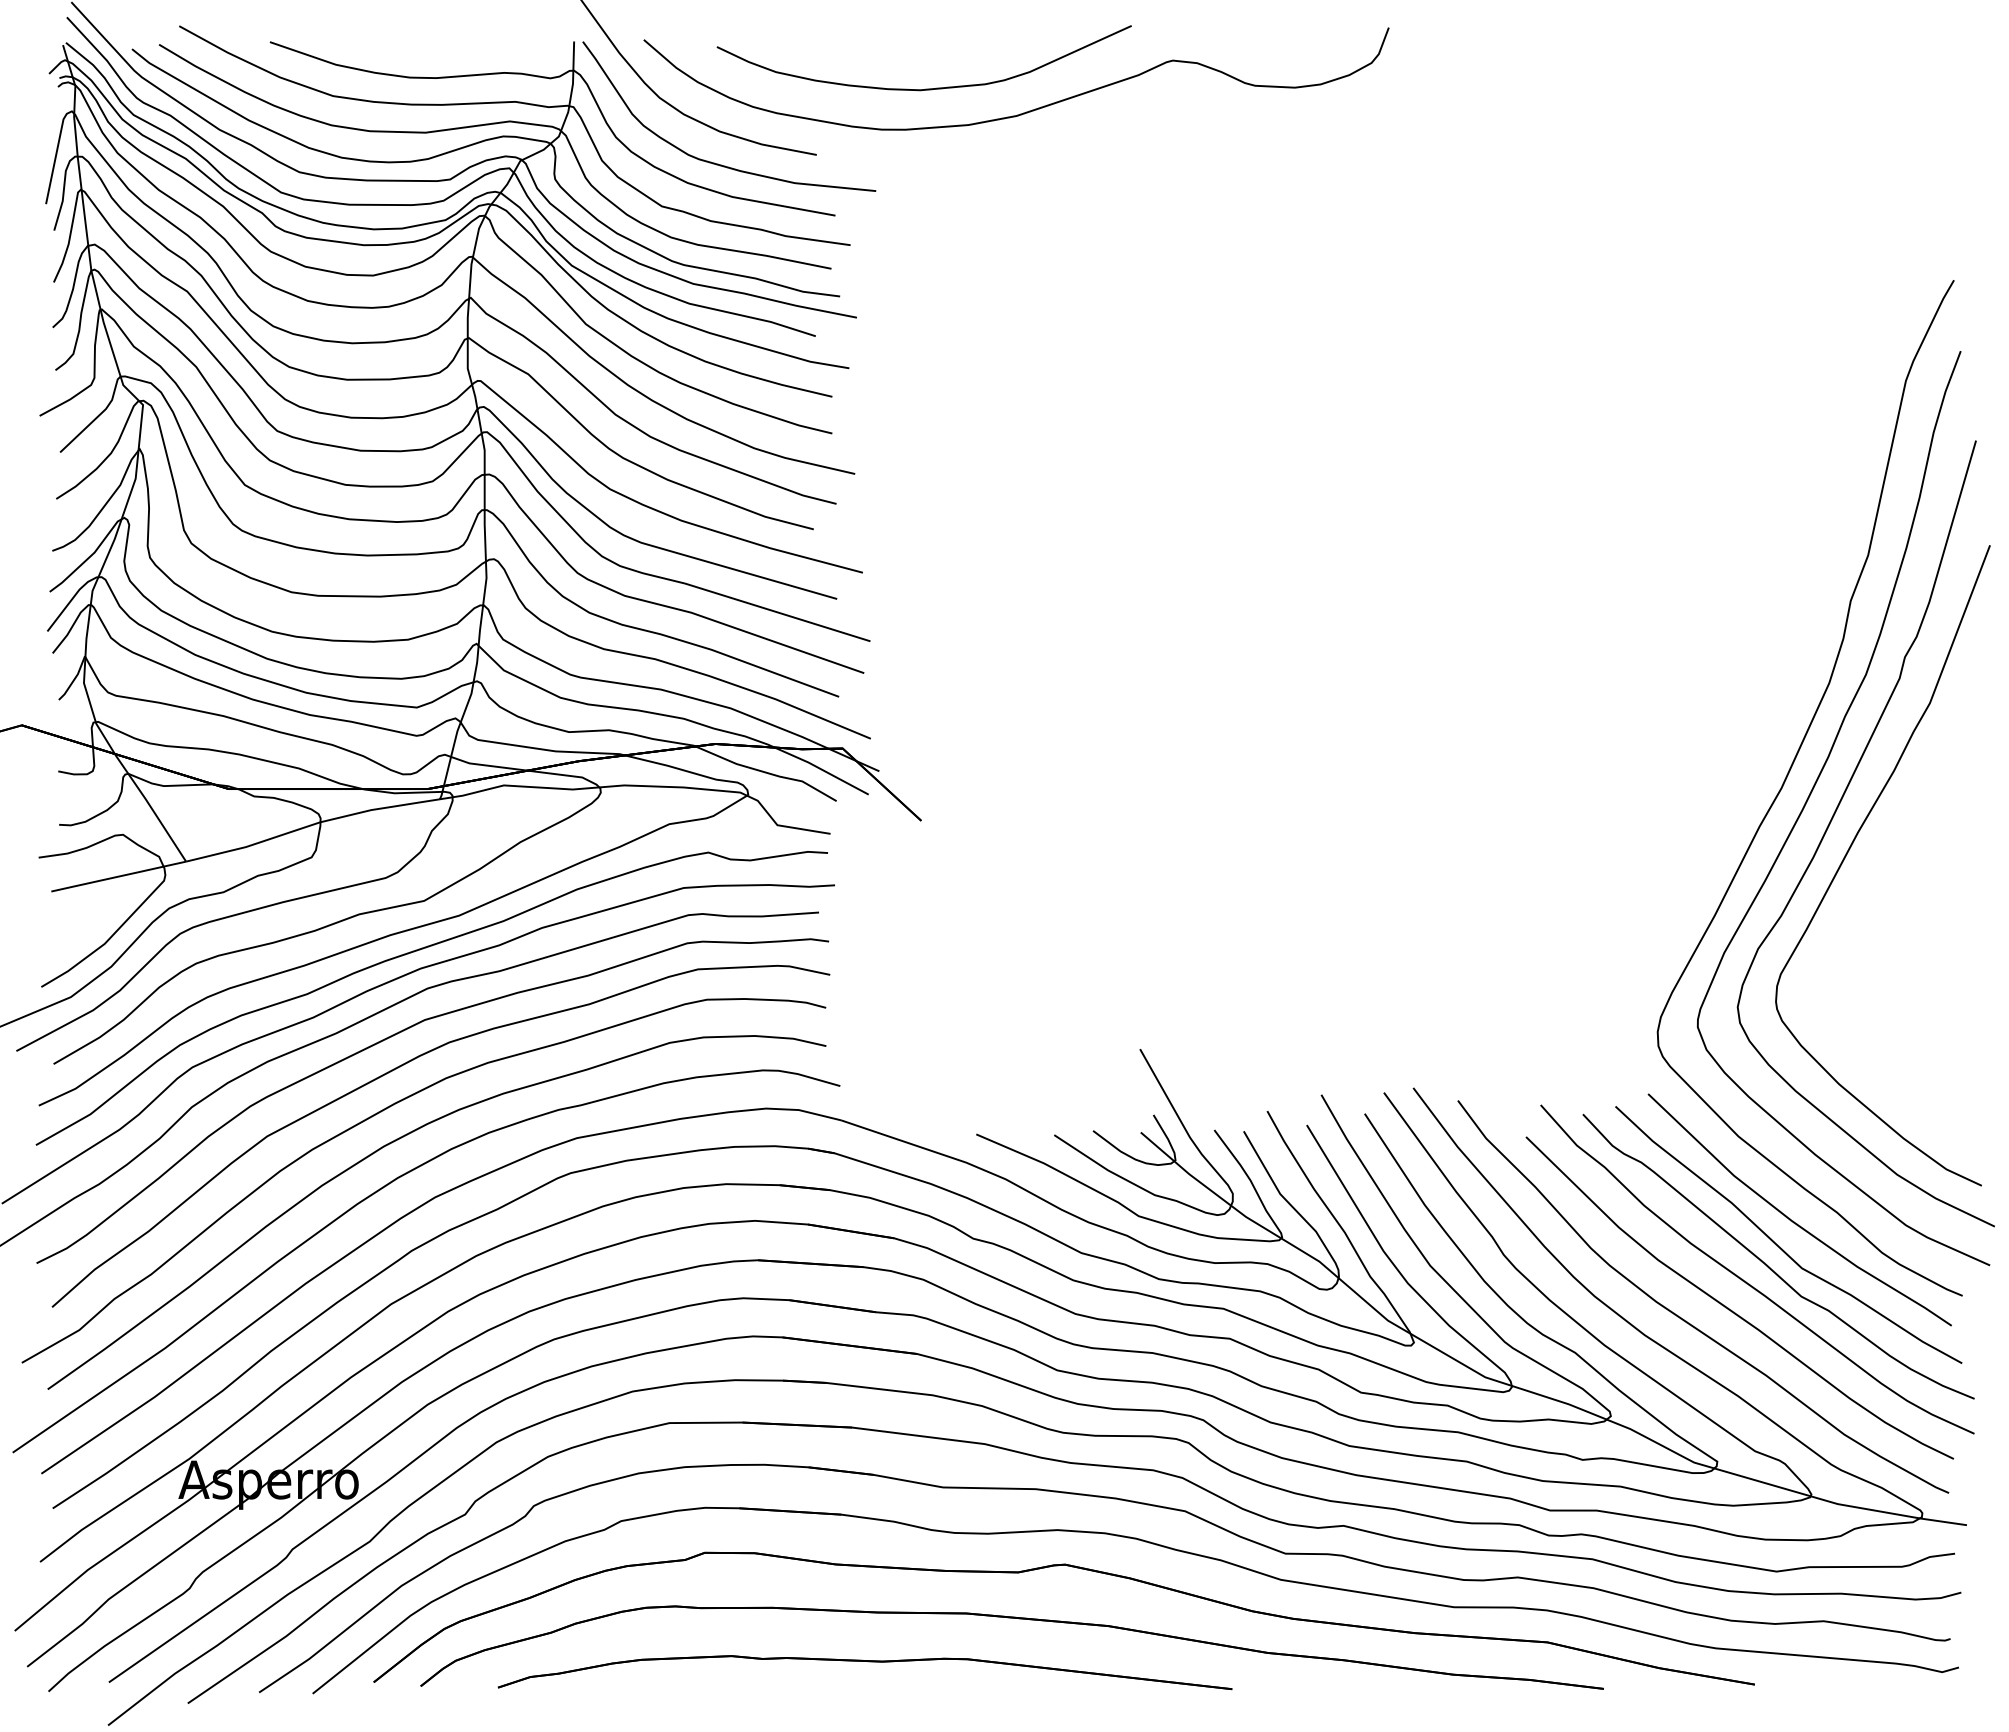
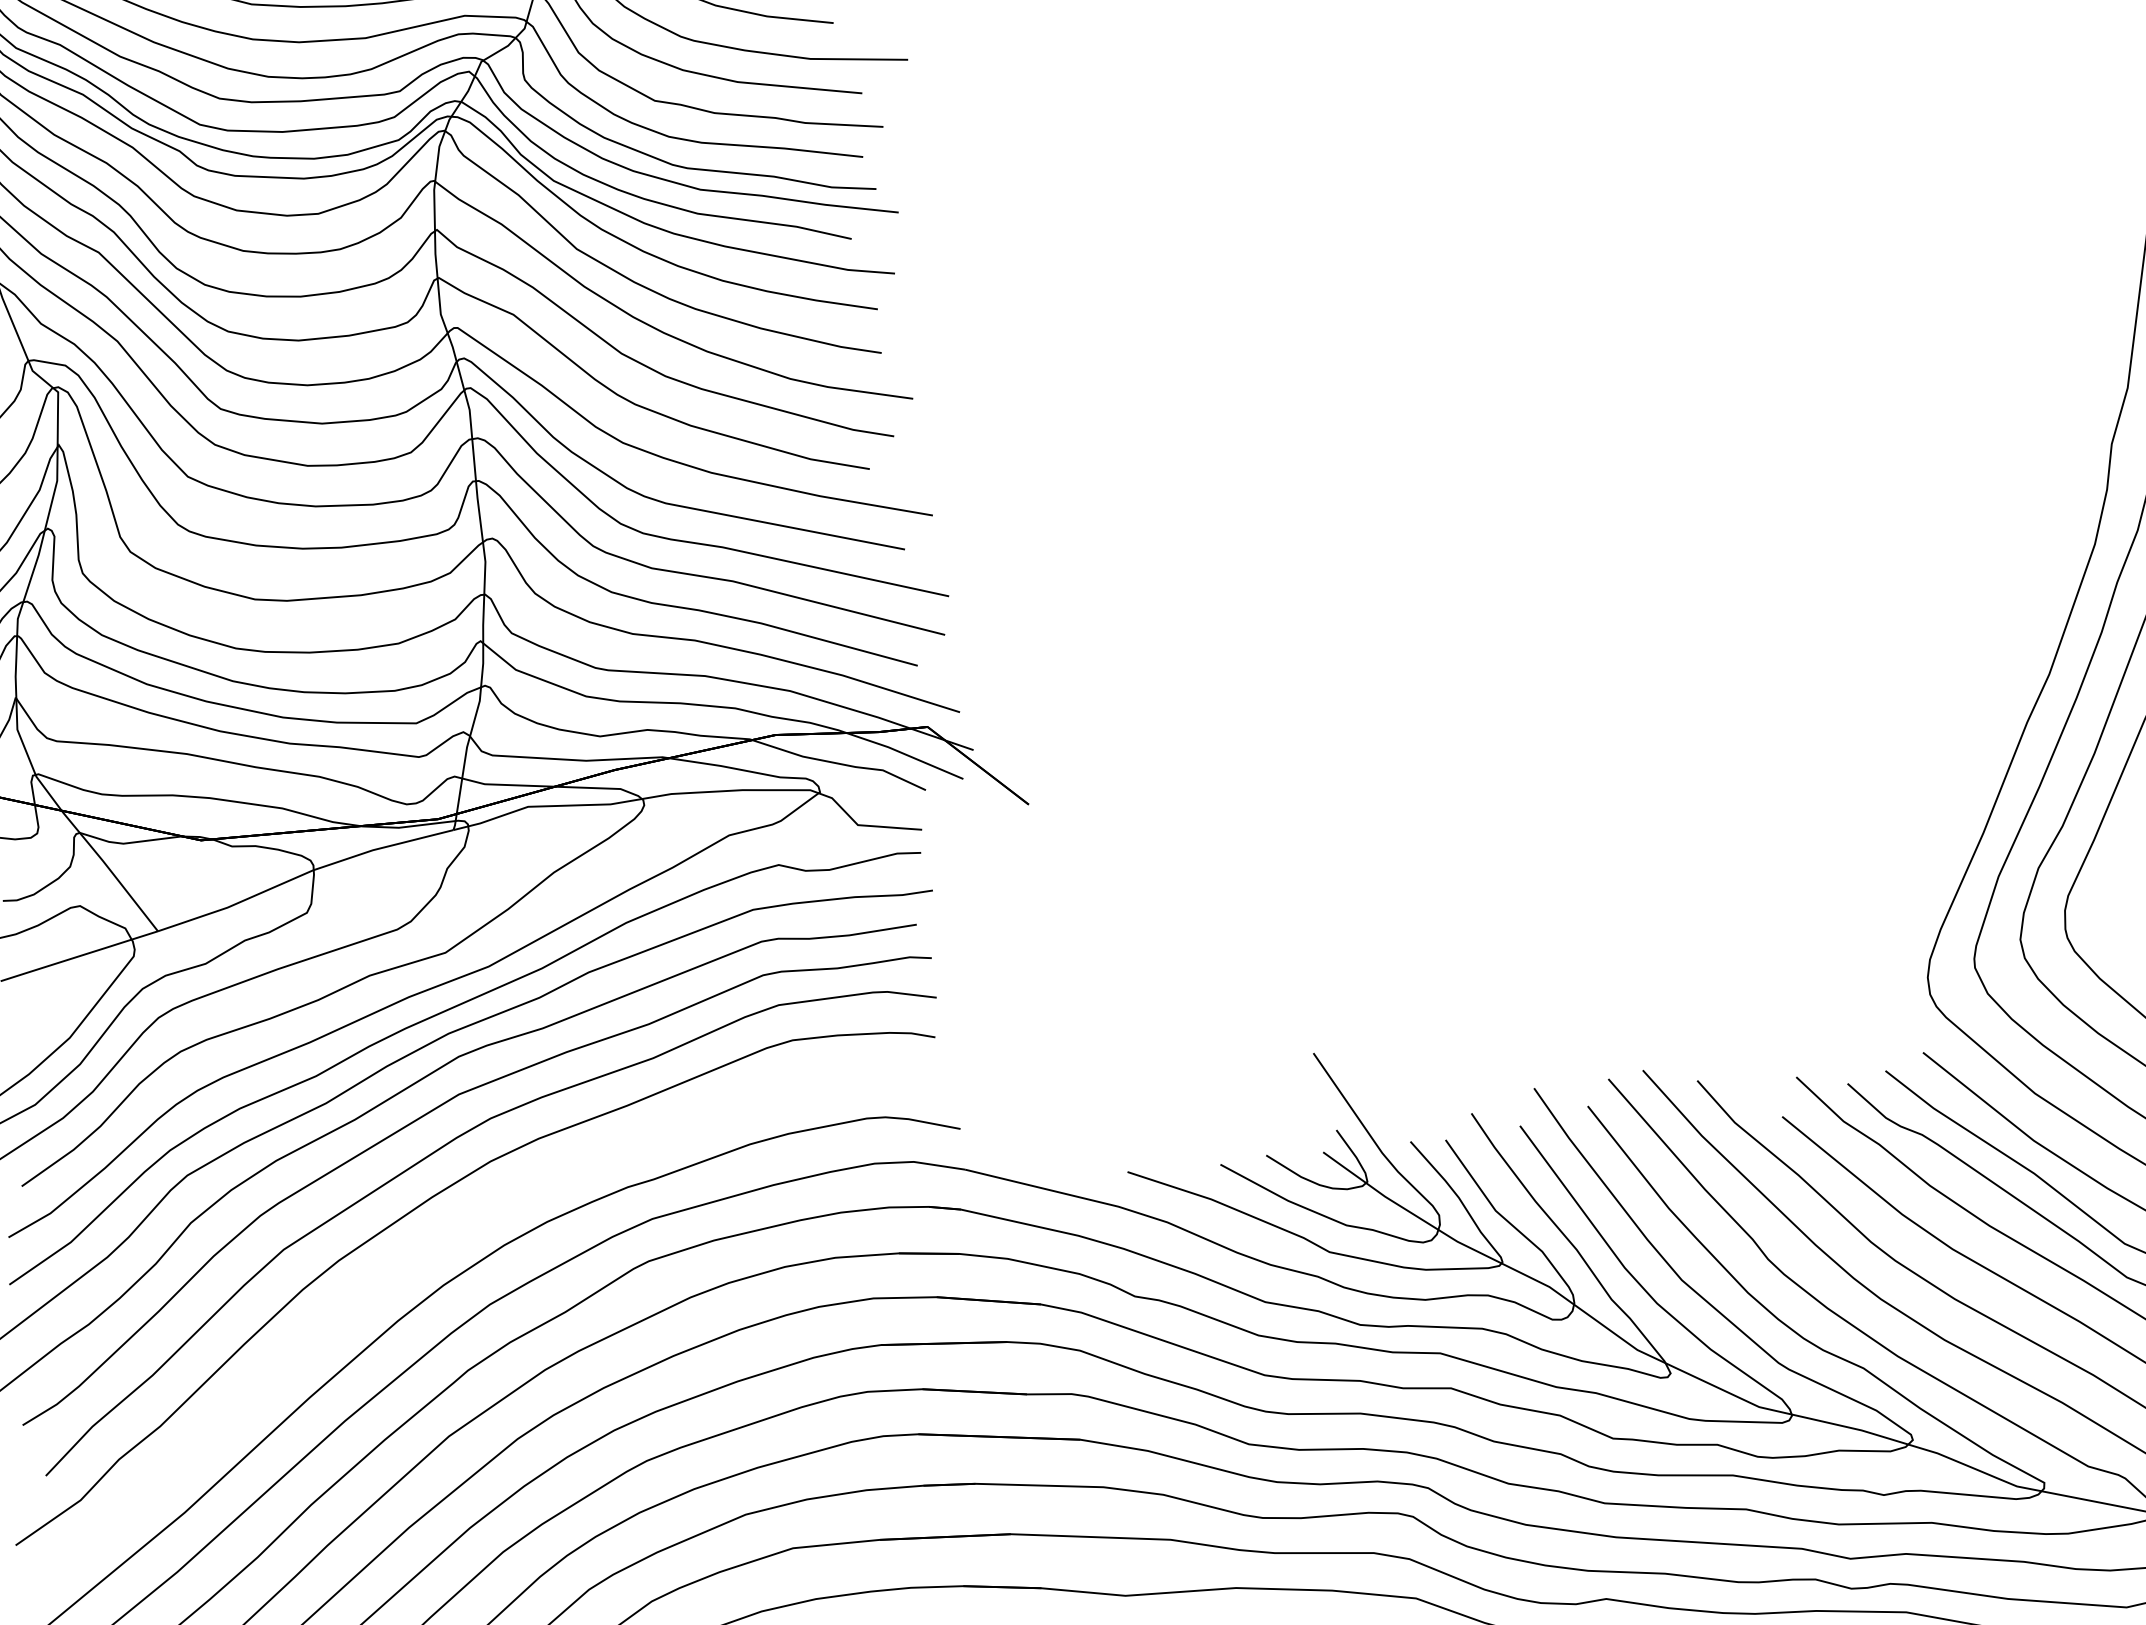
curve: (394, 1142) -> (435, 1243), removed

